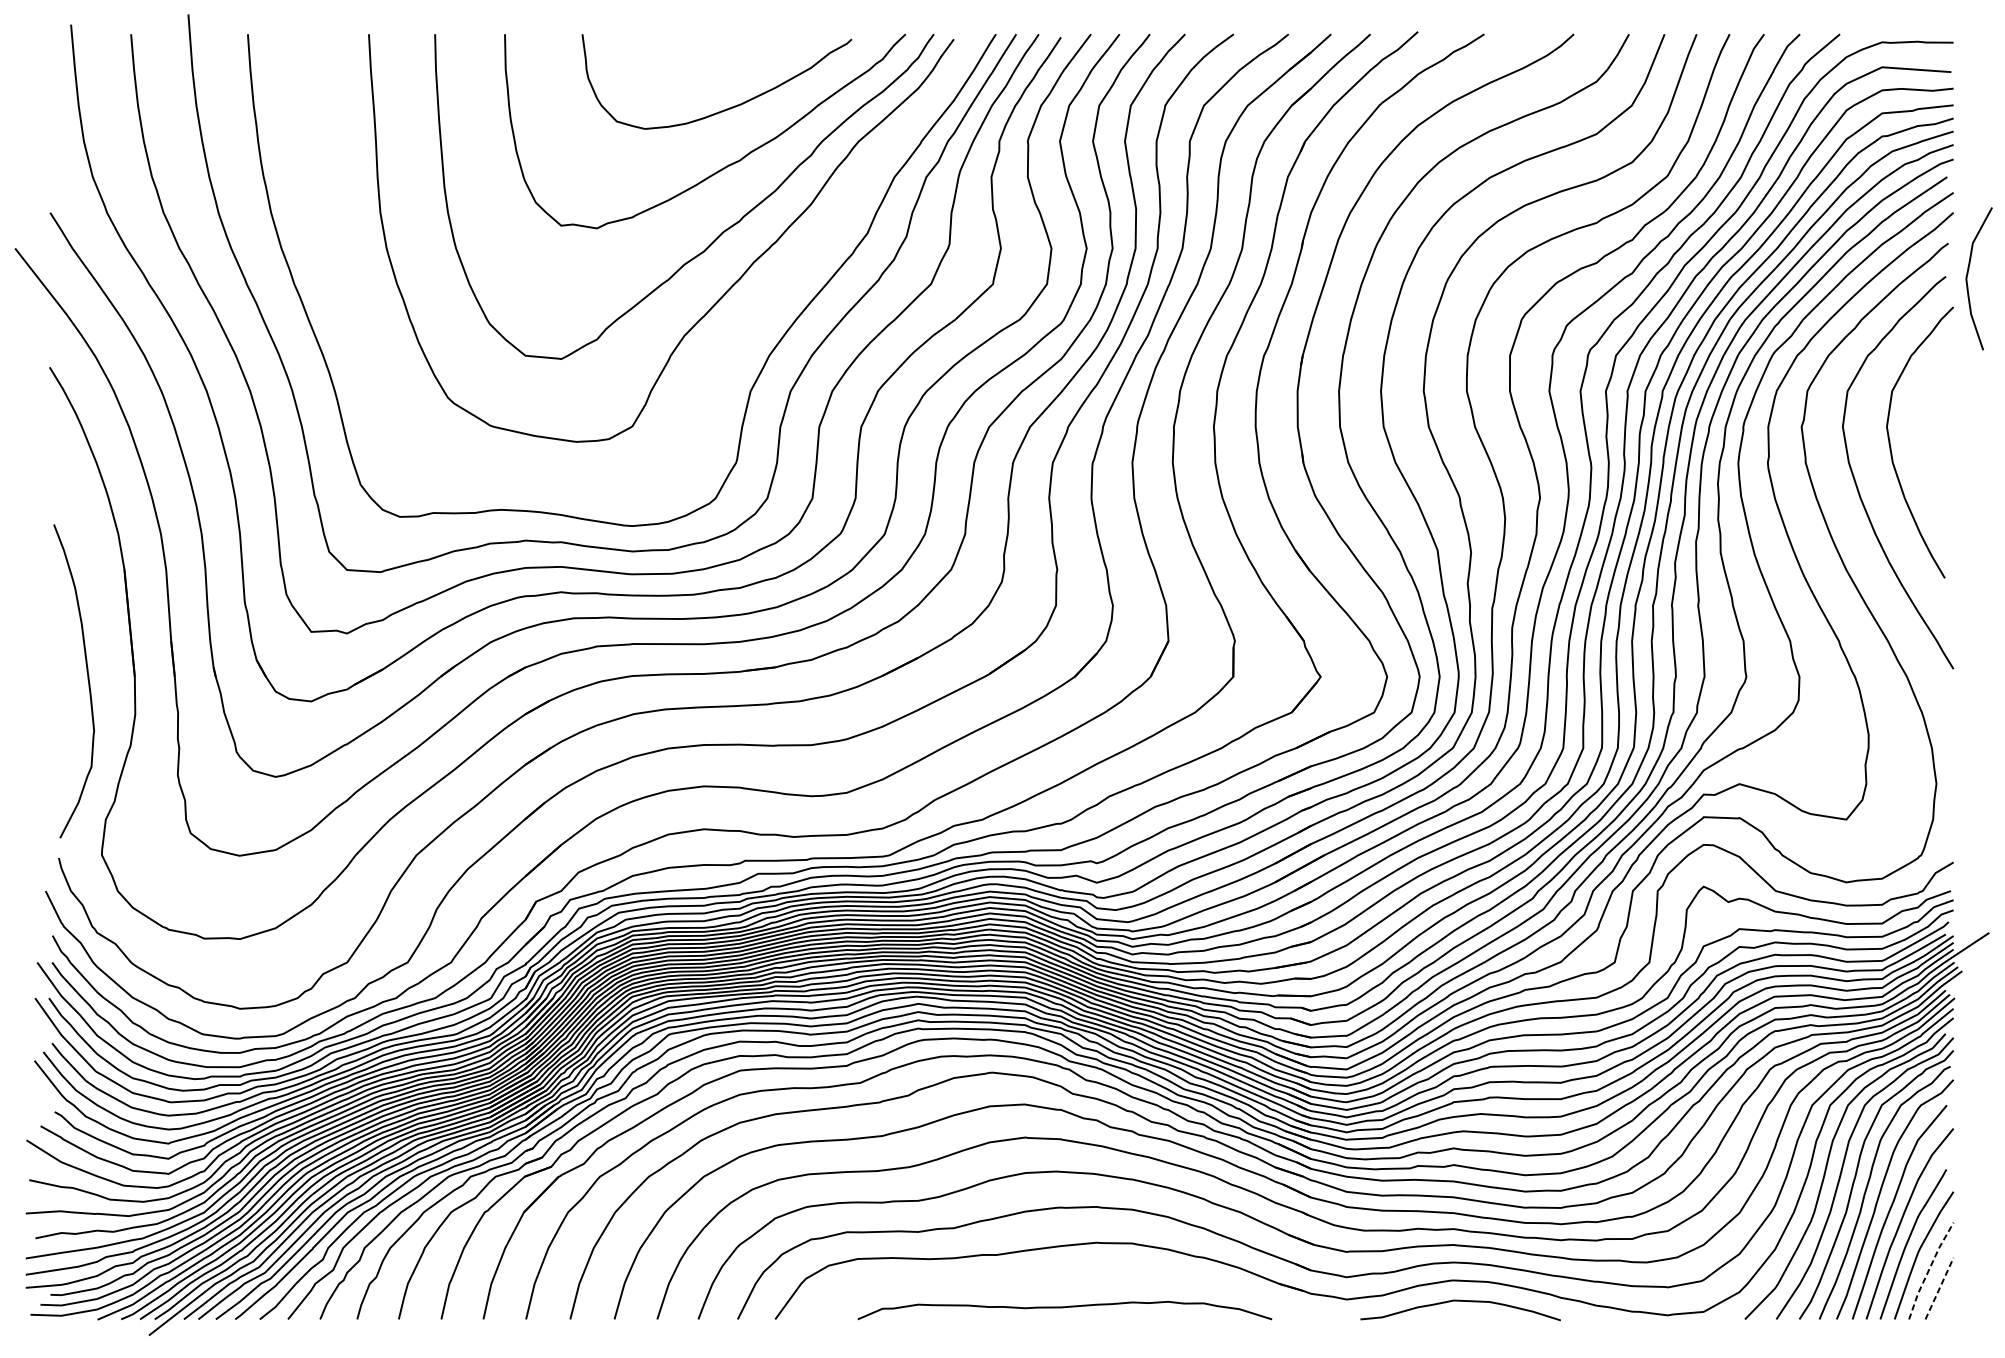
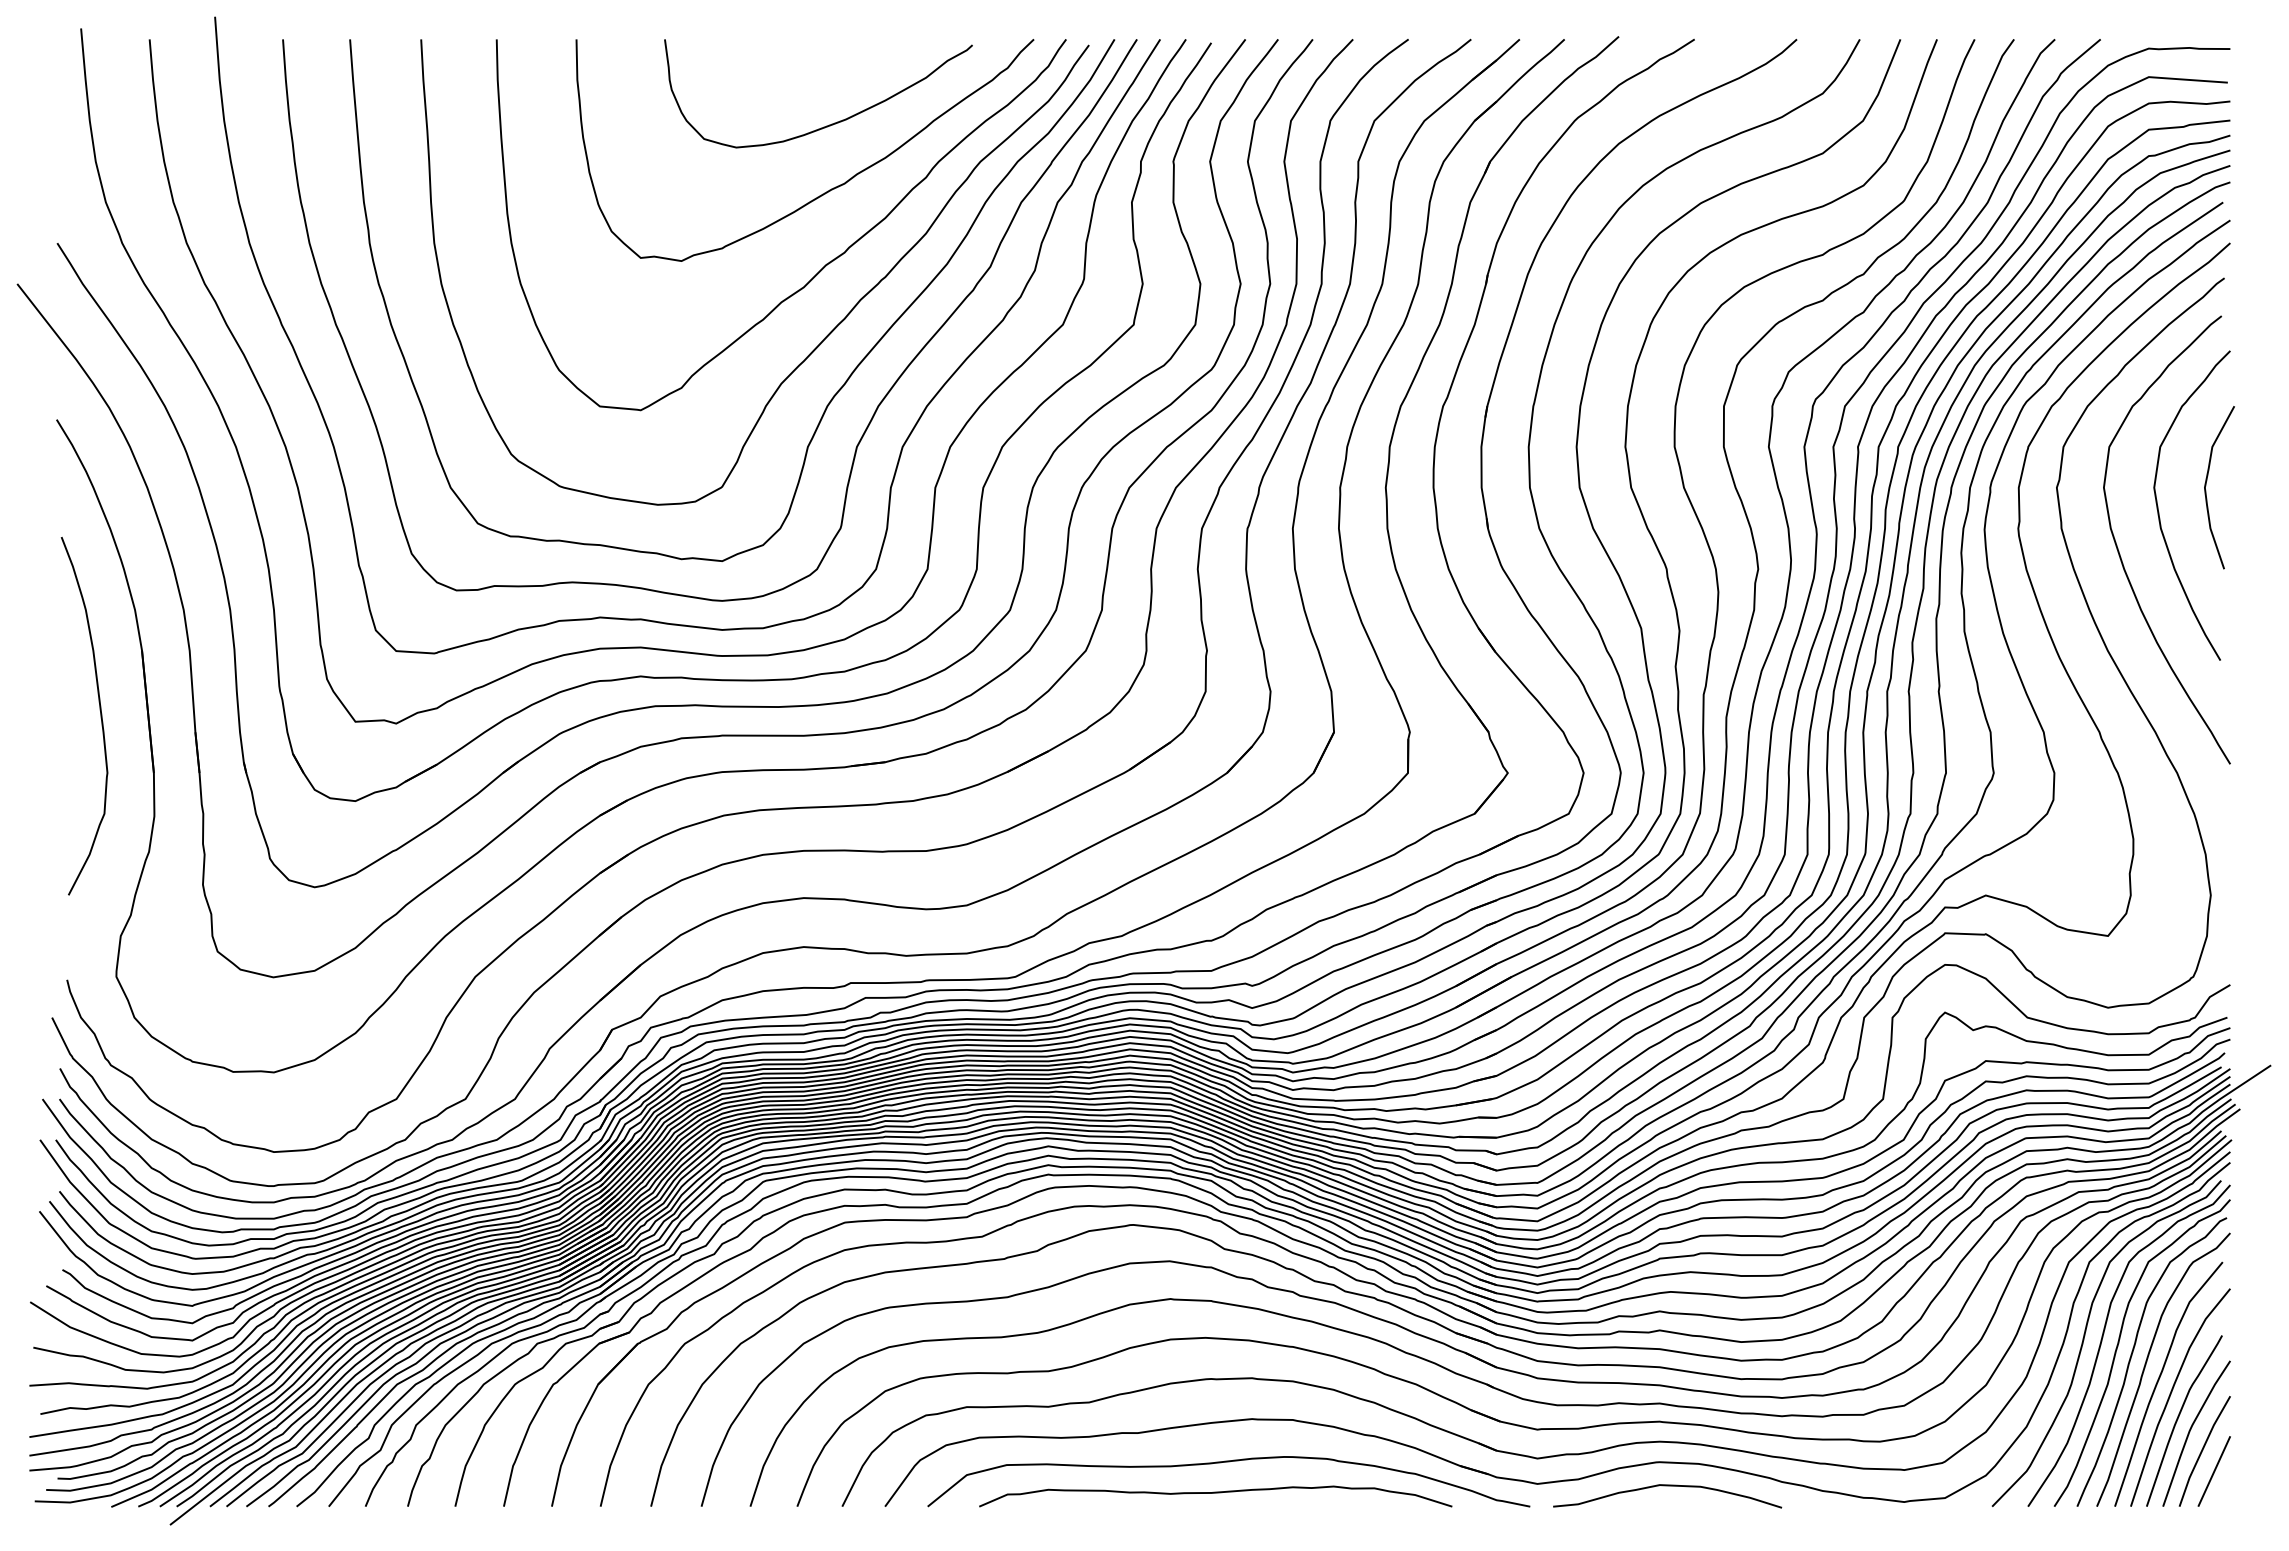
curve: (1967, 276) -> (2206, 485), moved
curve: (733, 341) -> (837, 390), added
curve: (88, 681) -> (100, 716), moved
line: (1929, 1269) -> (2202, 1449), dashed -> solid
curve: (1076, 1280) -> (1228, 1462), added
line: (1939, 1288) -> (2214, 1471), dashed -> solid

